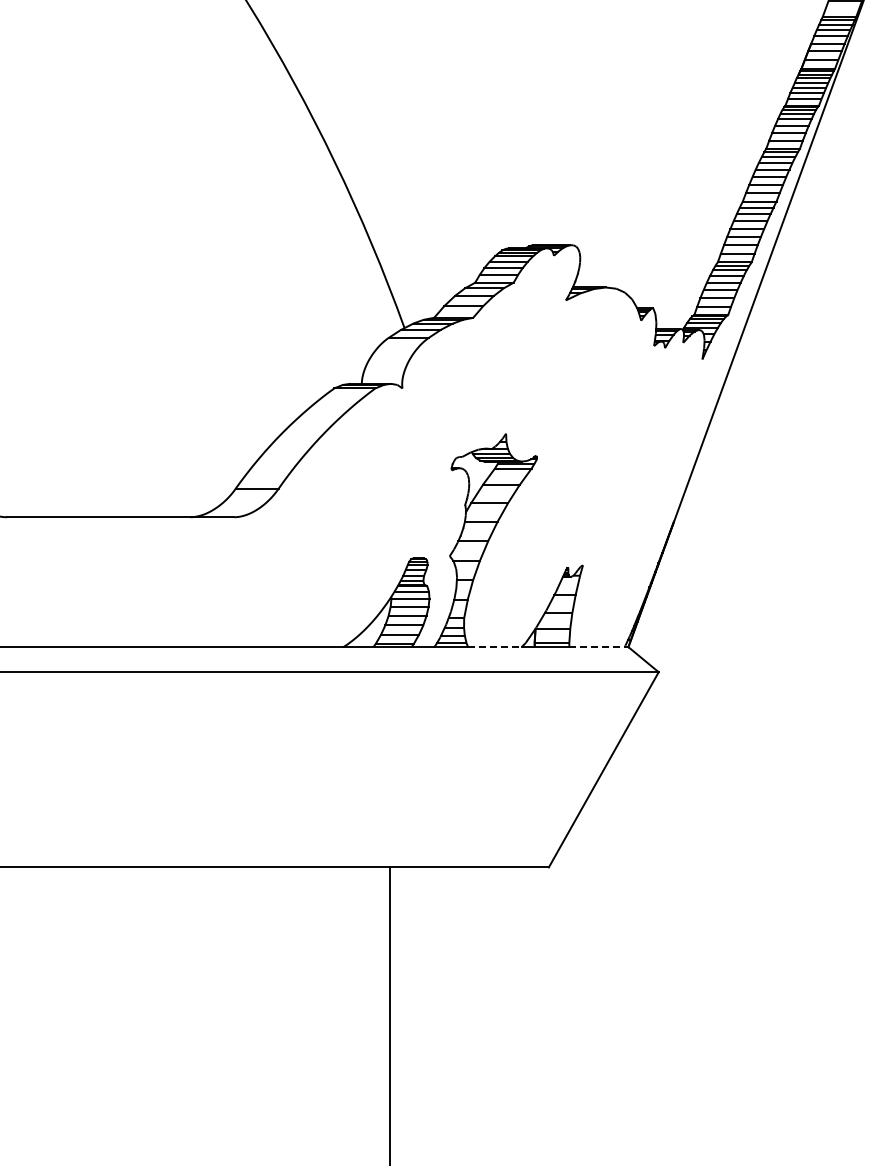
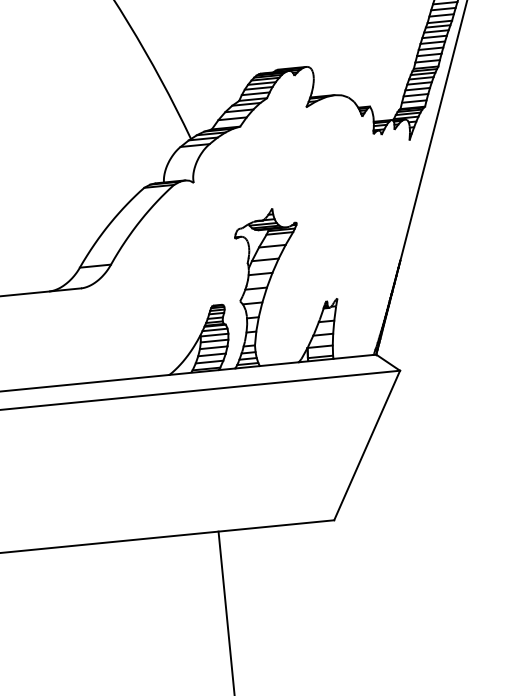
line: (494, 647) -> (279, 364), dashed -> solid
line: (597, 647) -> (353, 357), dashed -> solid

